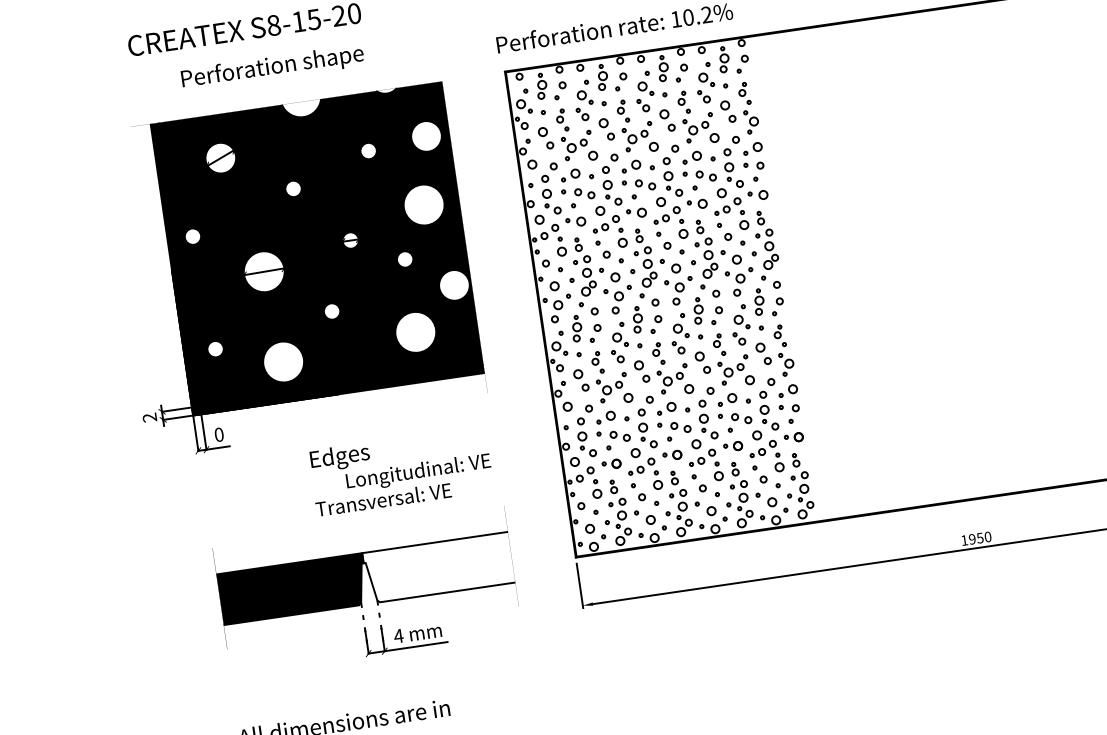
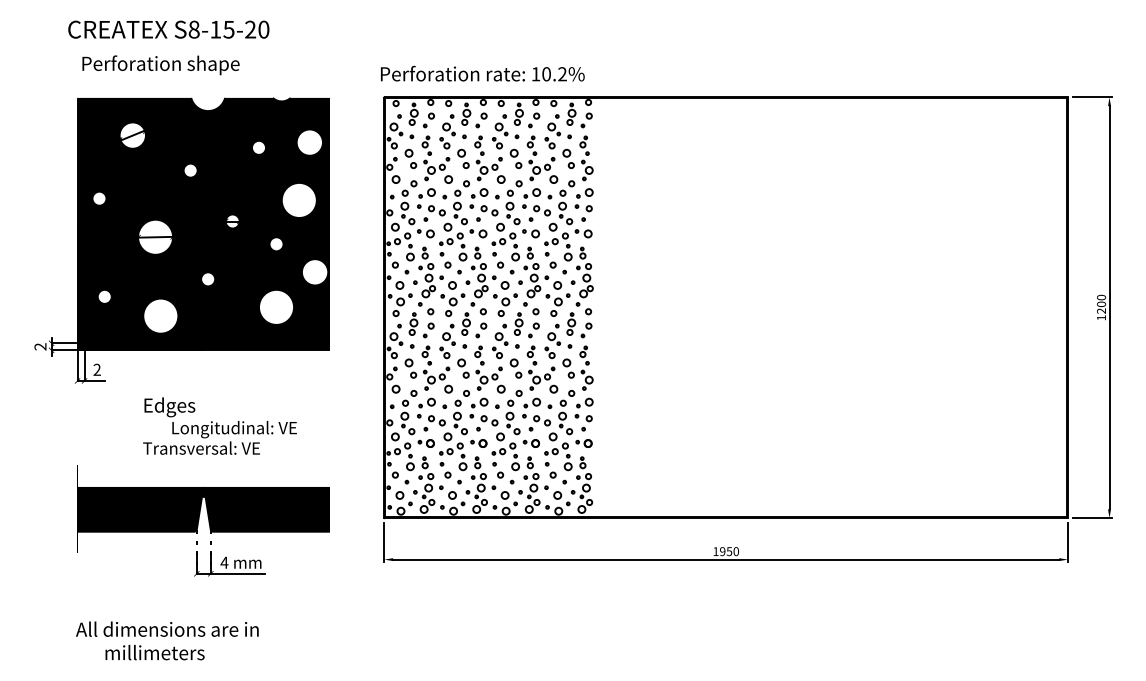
text: (272, 67) -> (160, 65), moved
text: (218, 434) -> (96, 369), 0 -> 2
text: (400, 470) -> (219, 425), moved
fill: (438, 567) -> (266, 509), added

